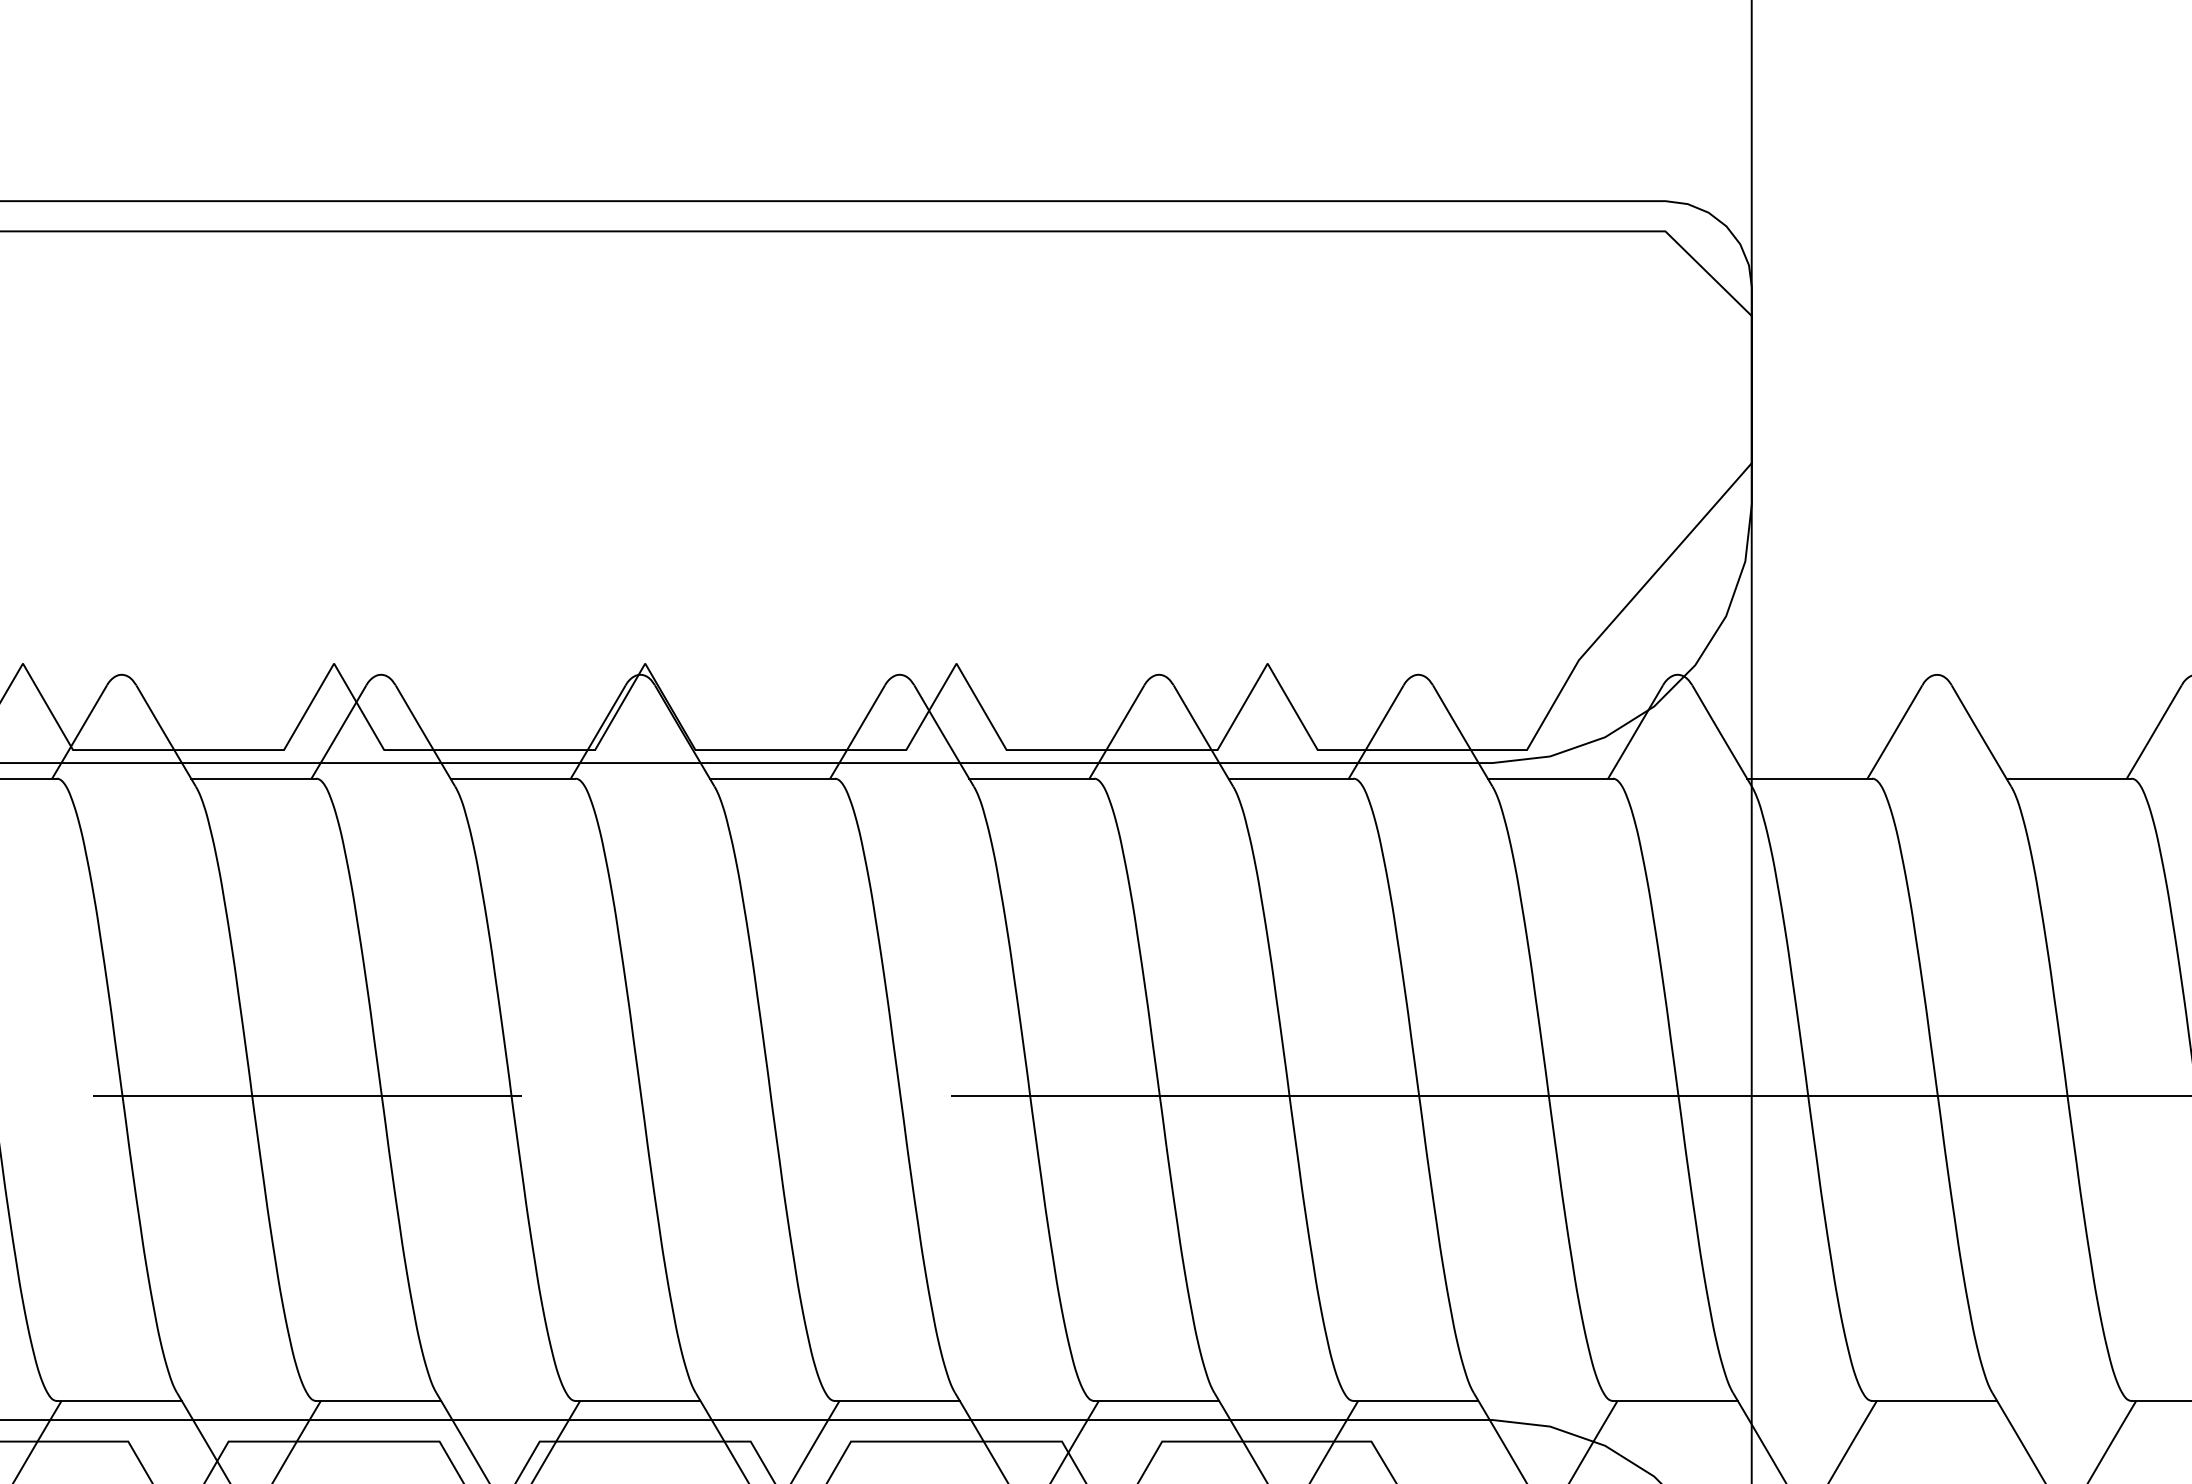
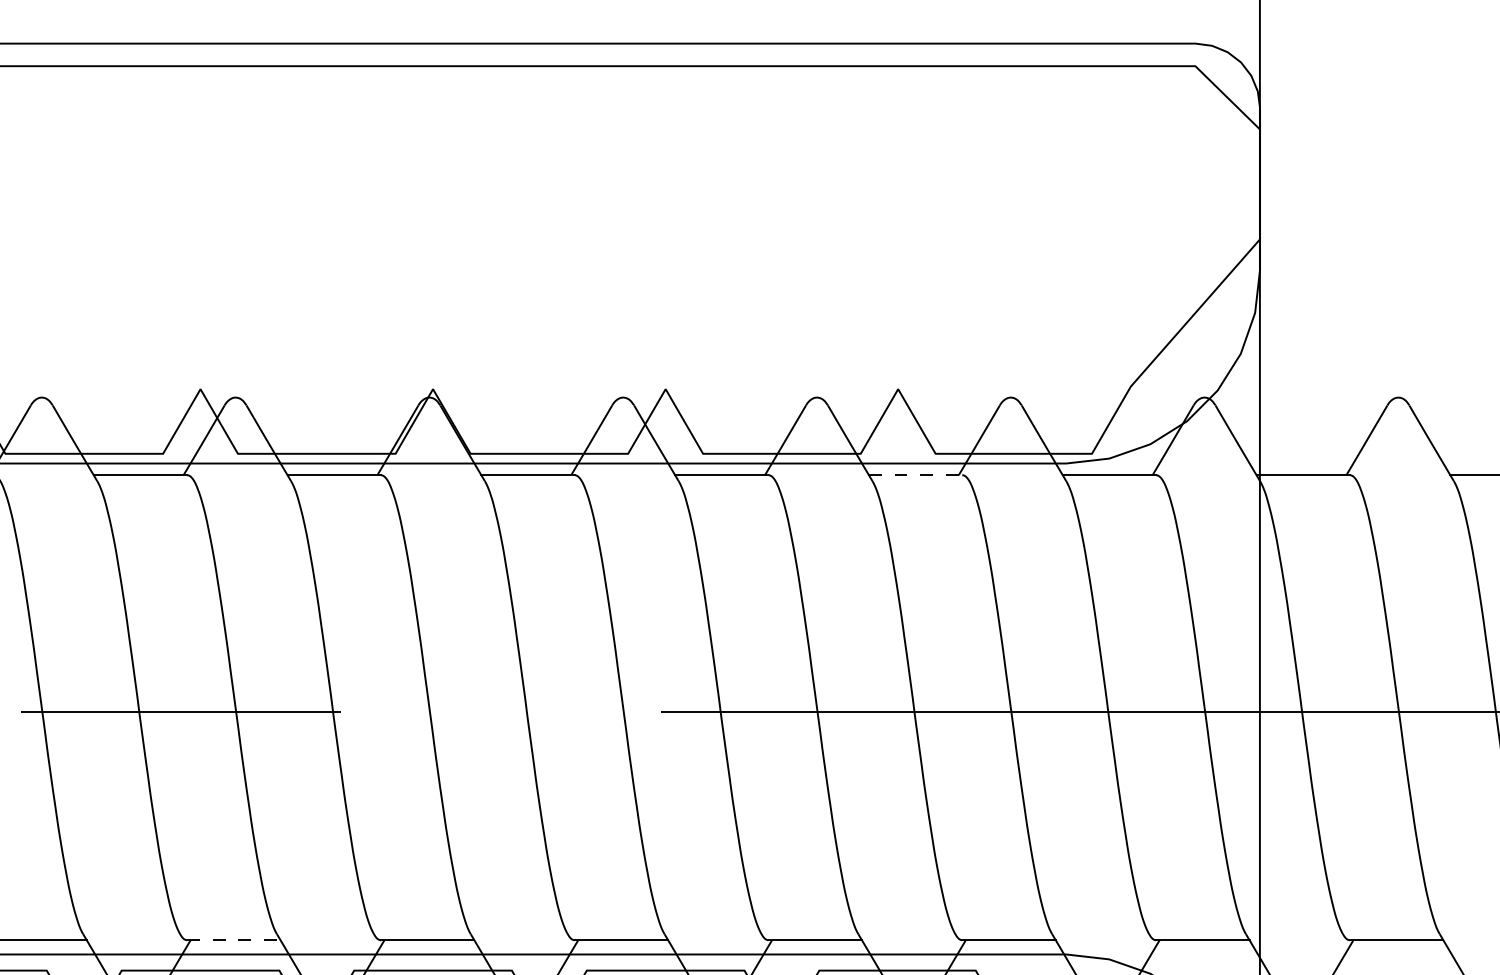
line: (1291, 778) -> (915, 475), solid -> dashed
line: (379, 1400) -> (234, 939), solid -> dashed

